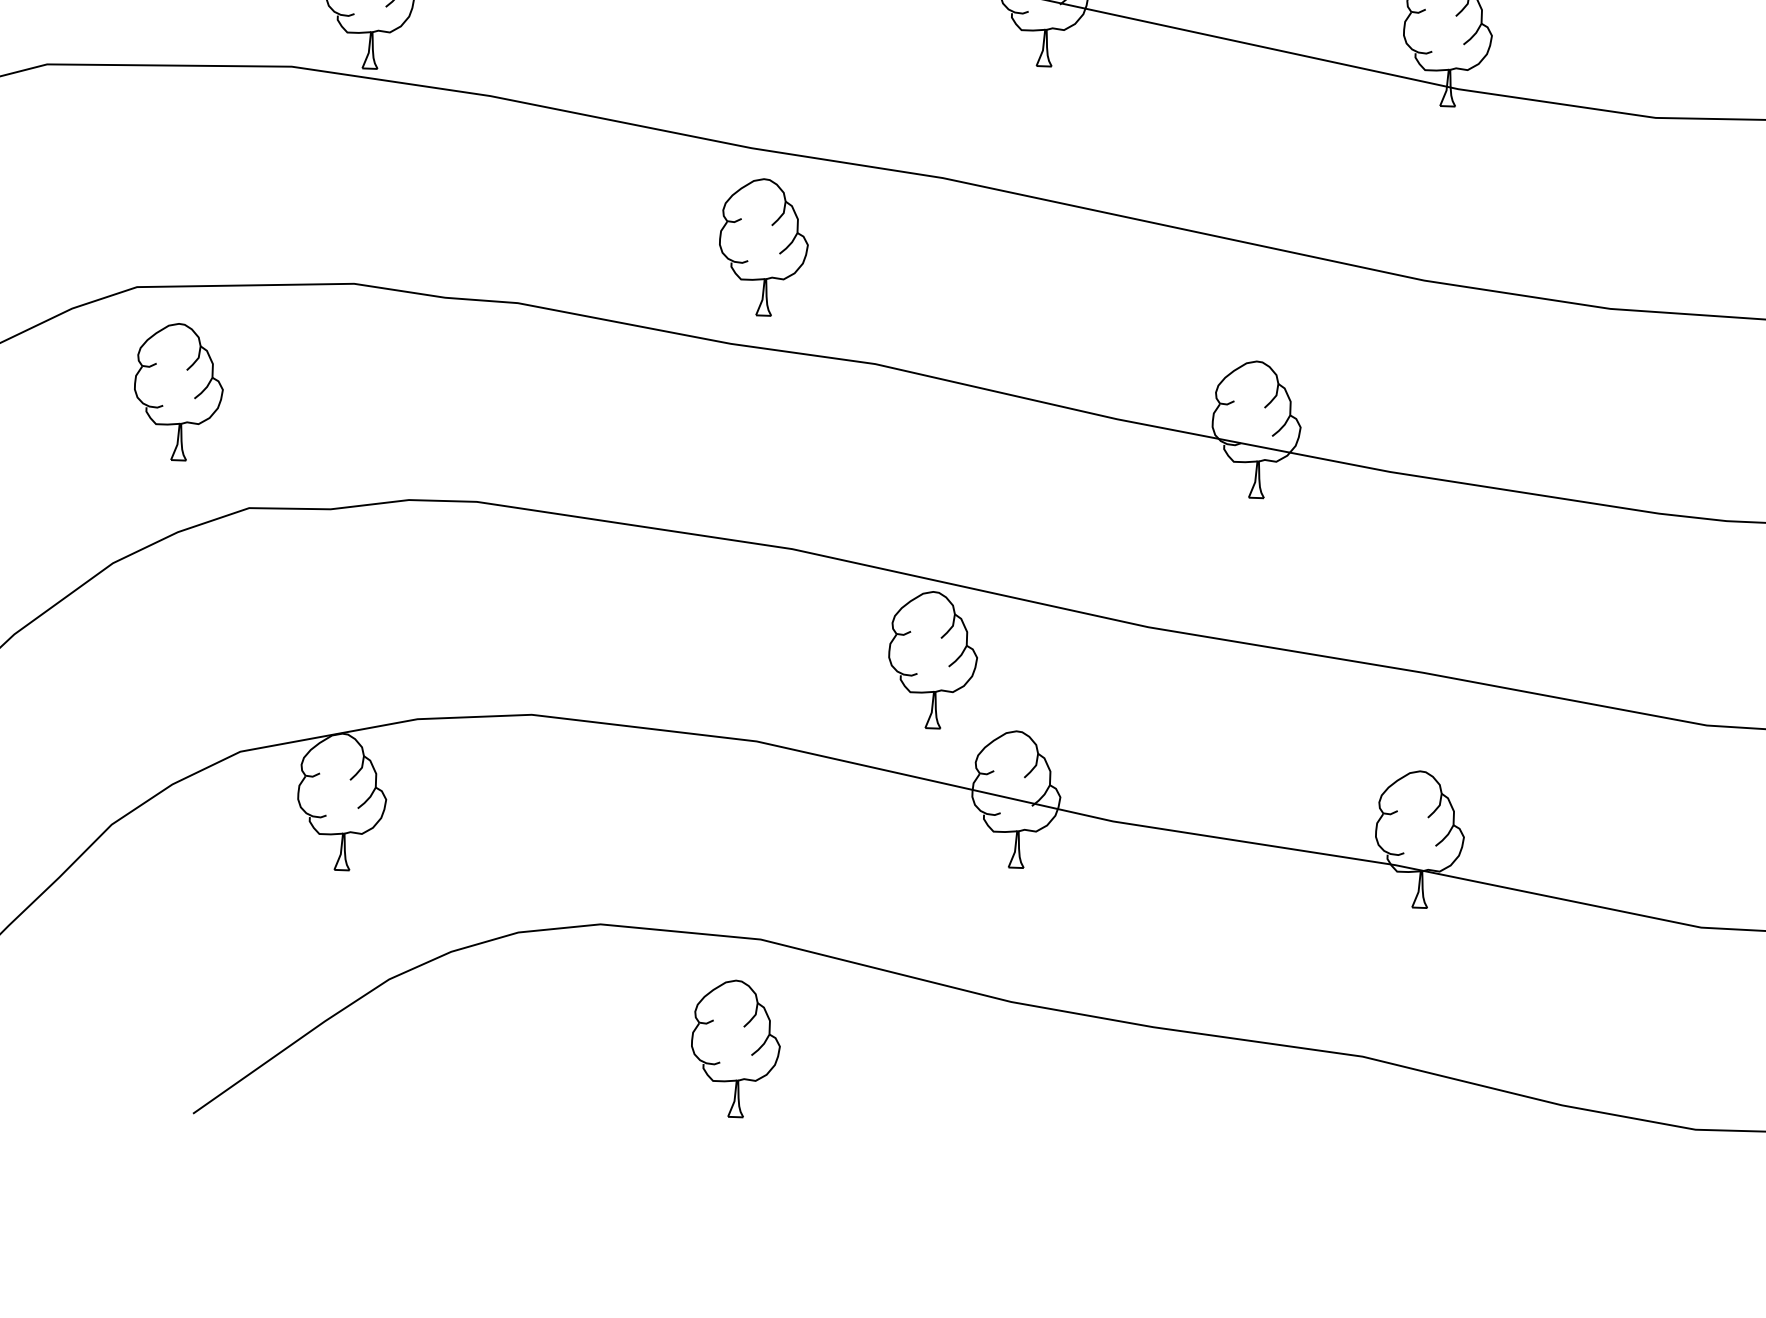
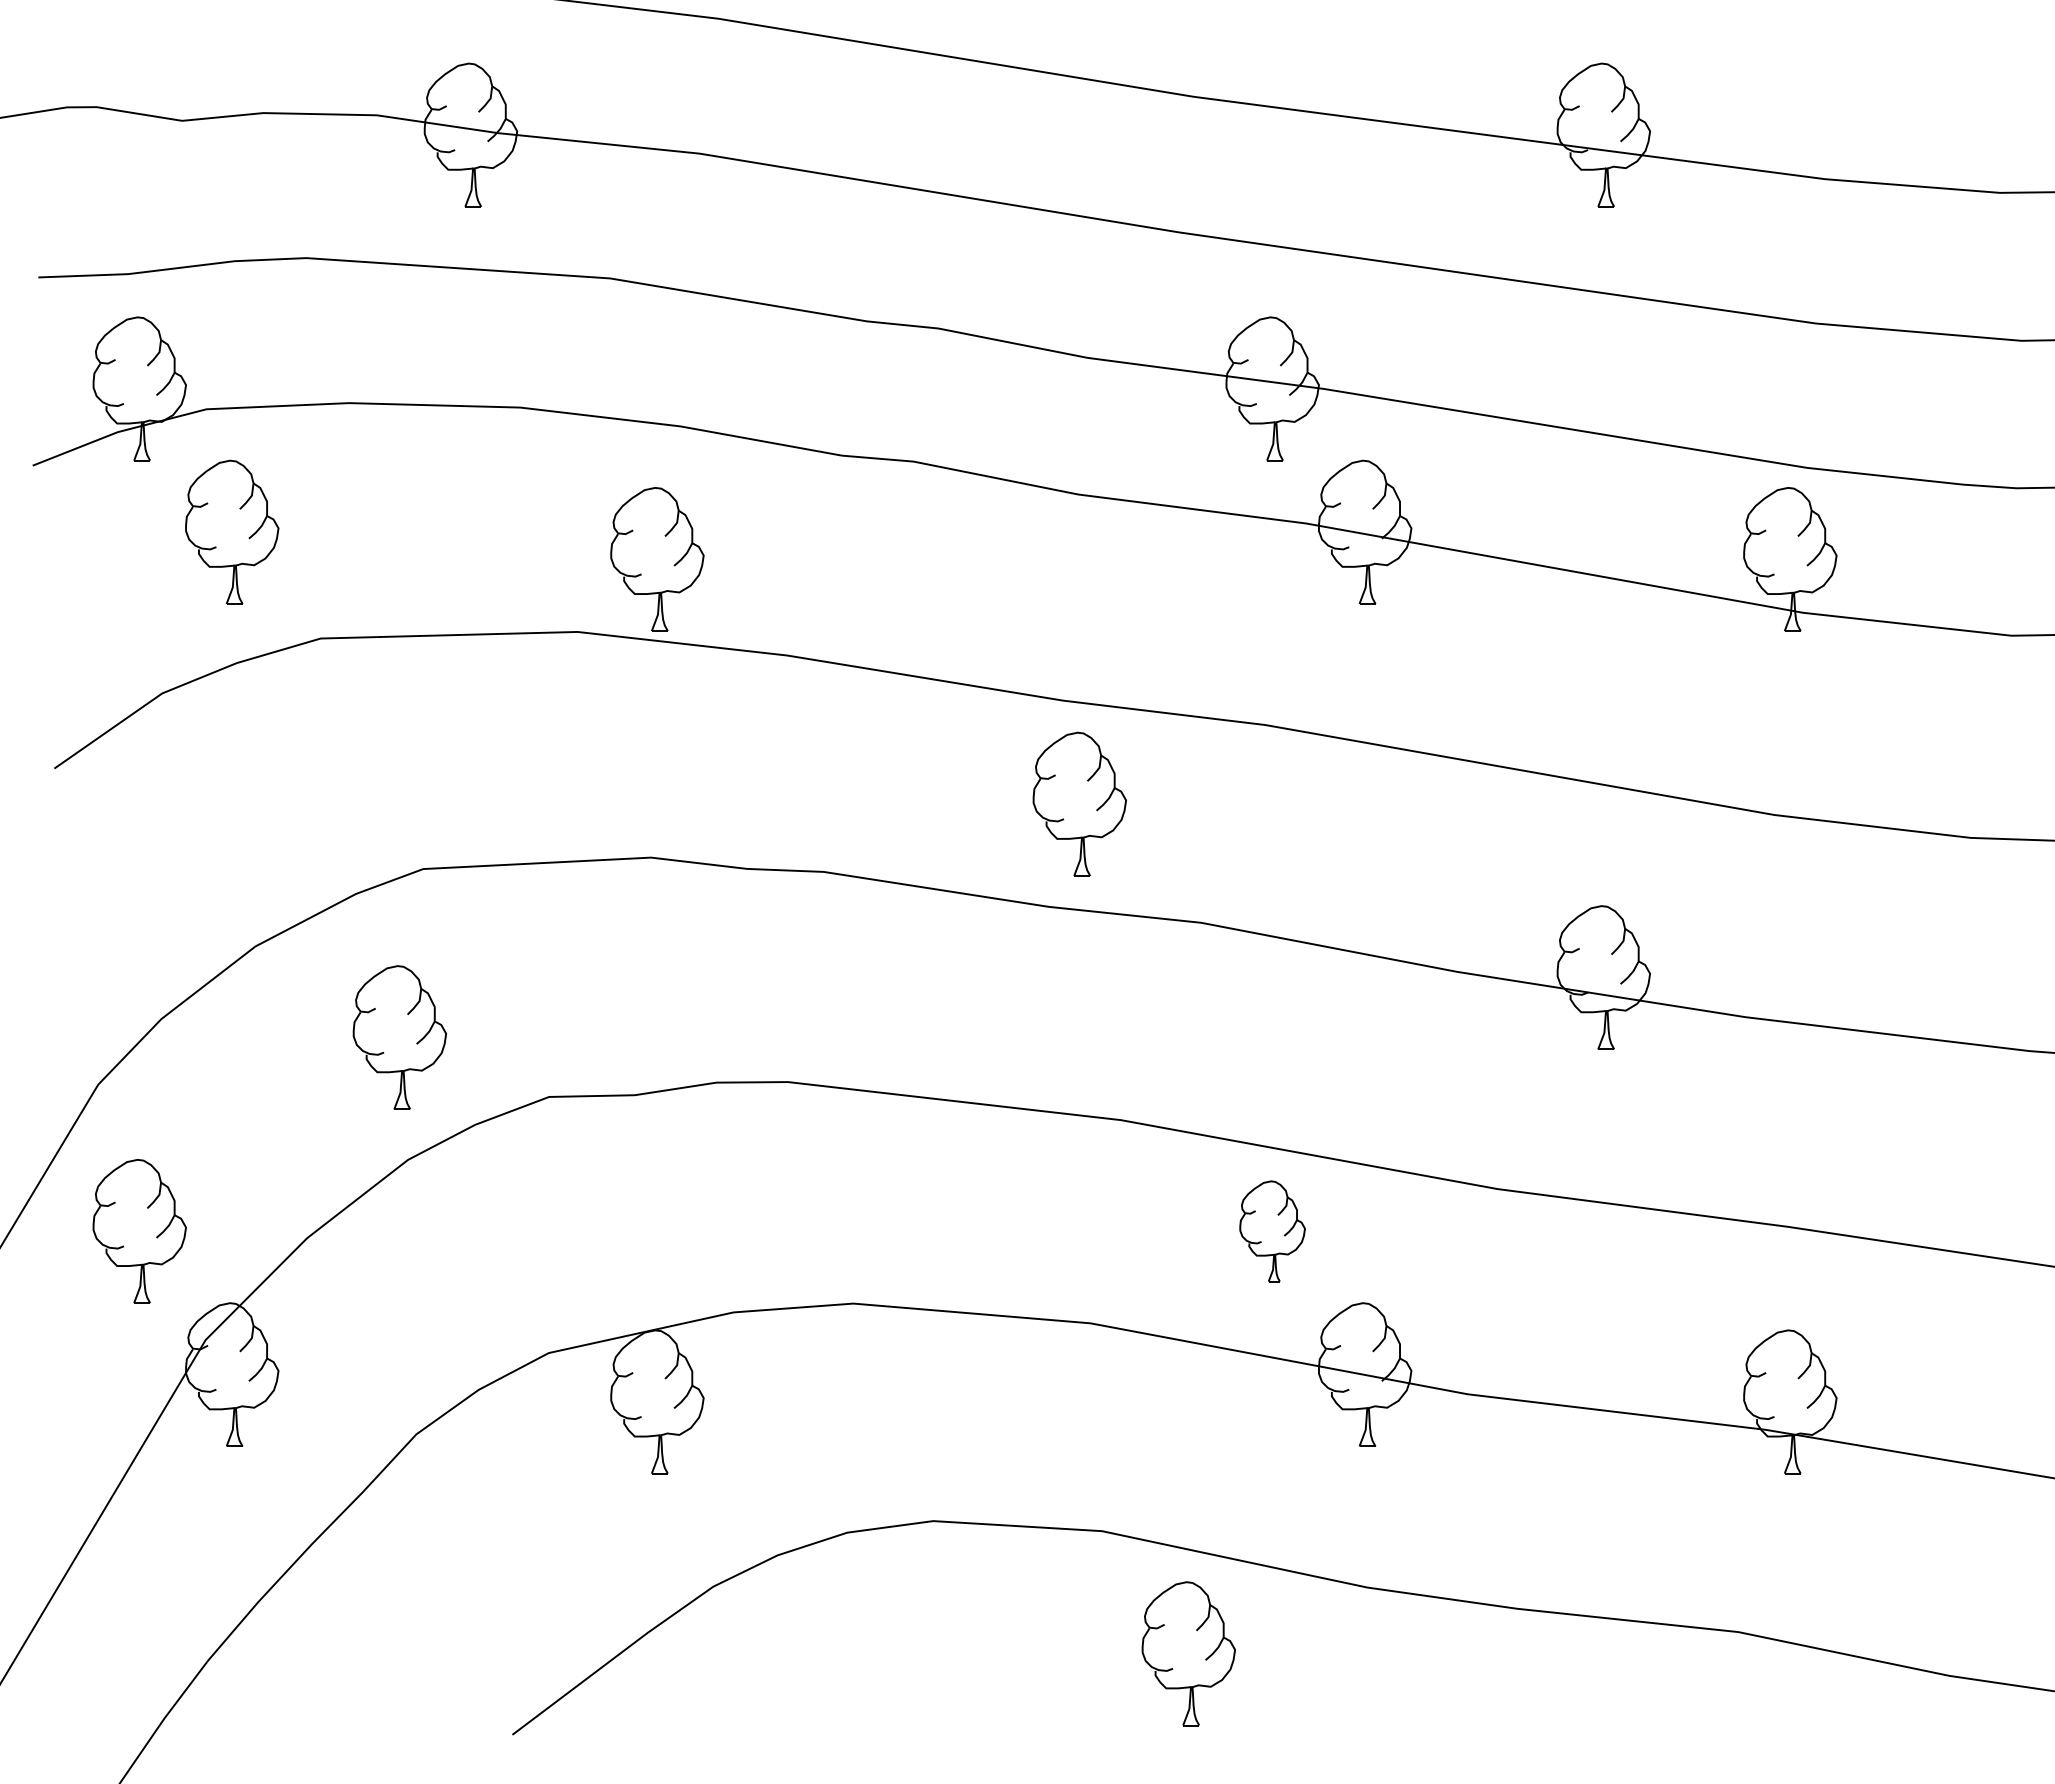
part: (178, 391) -> (399, 1037), moved
part: (932, 660) -> (1272, 1231), size x0.7
part: (735, 1048) -> (1188, 1653), moved

